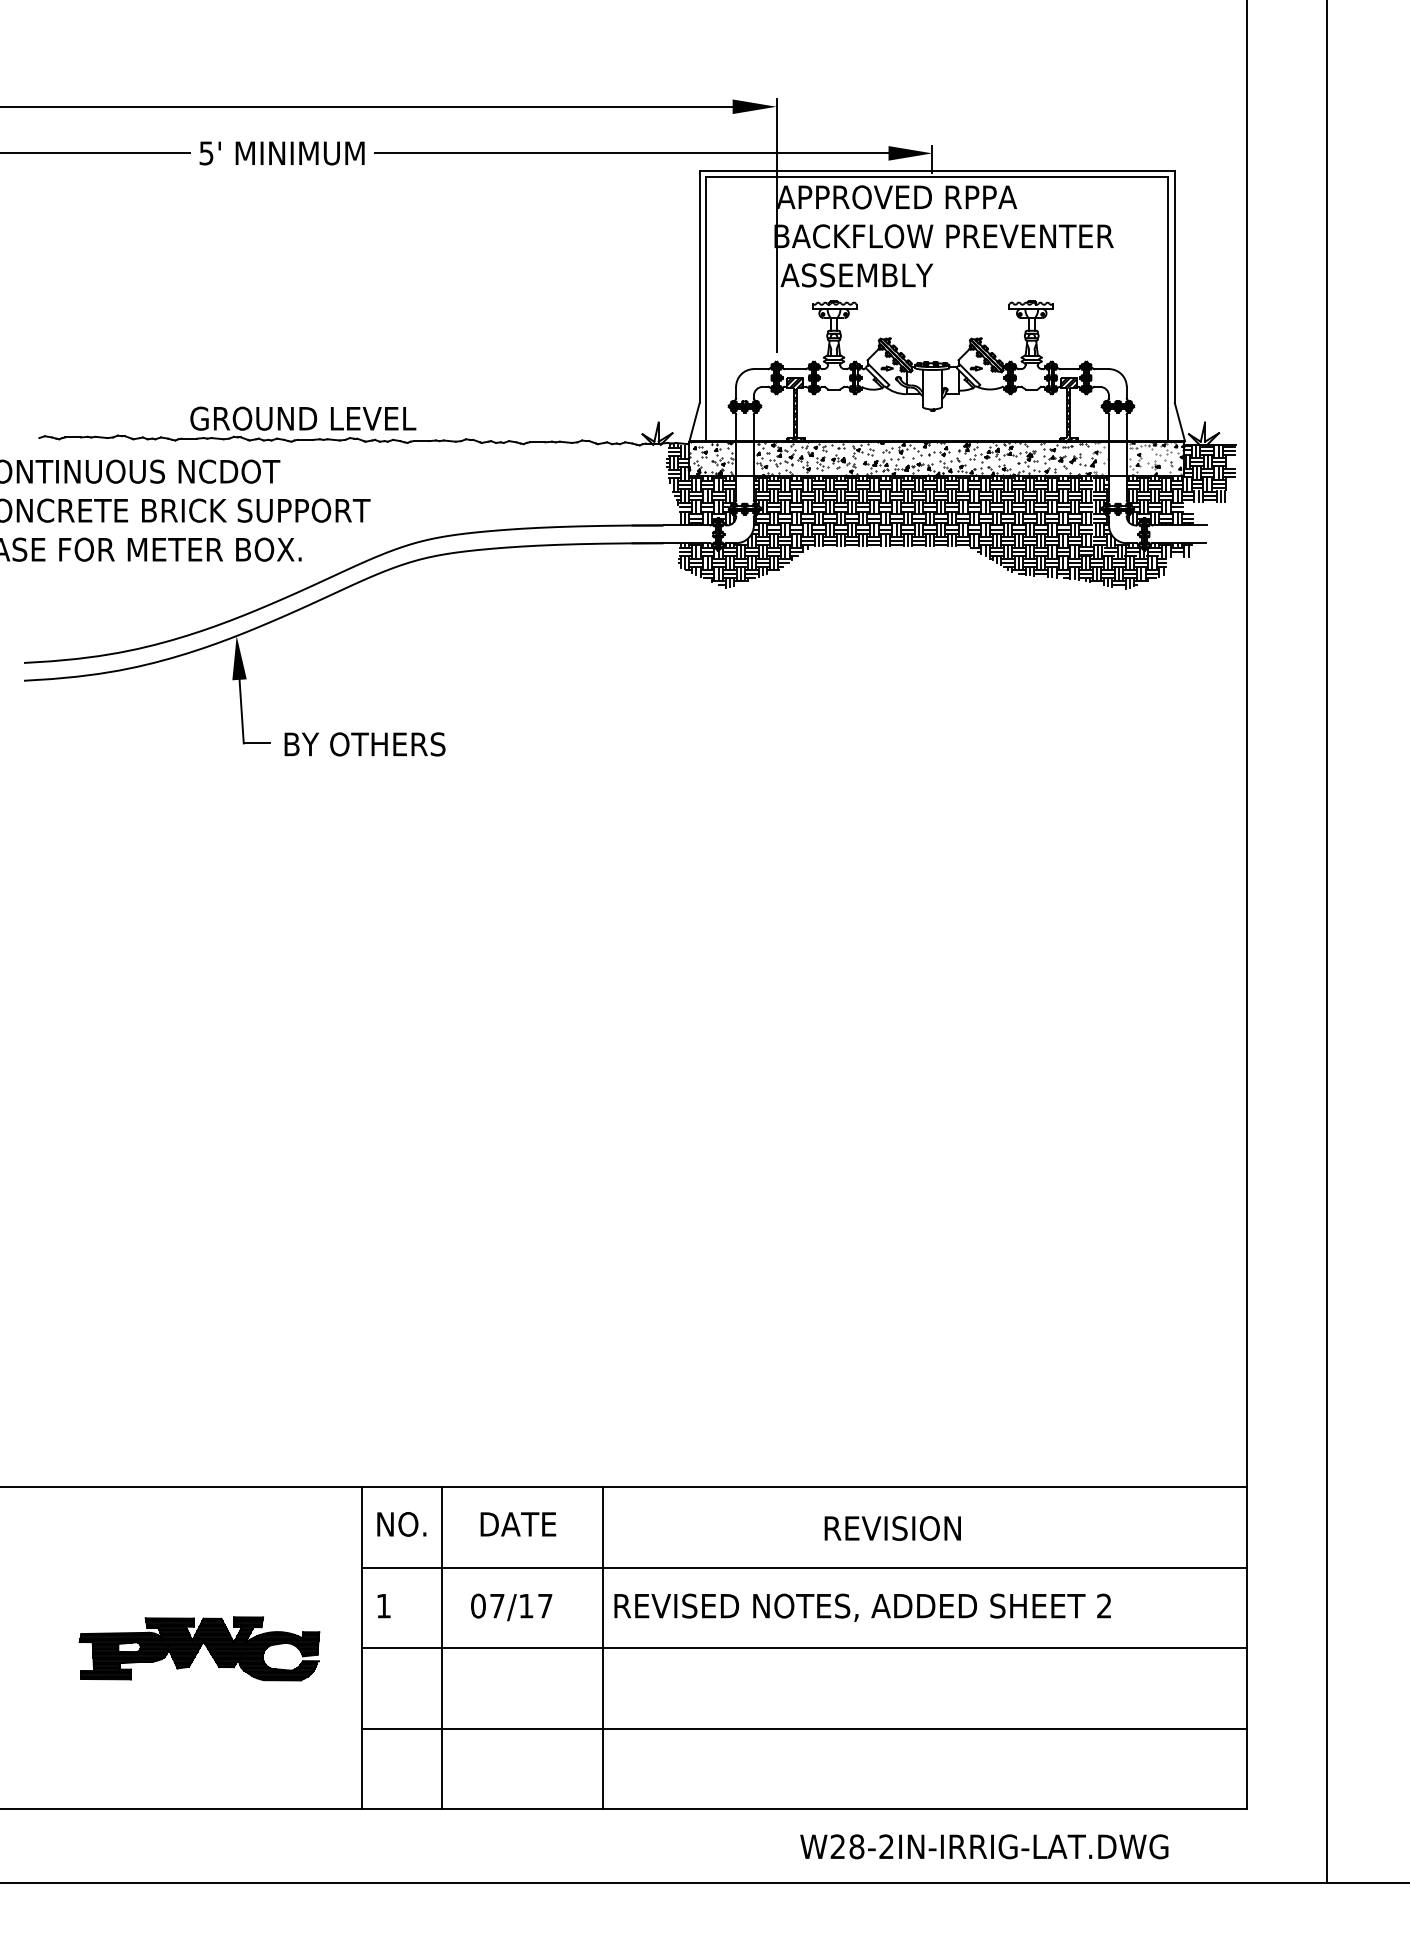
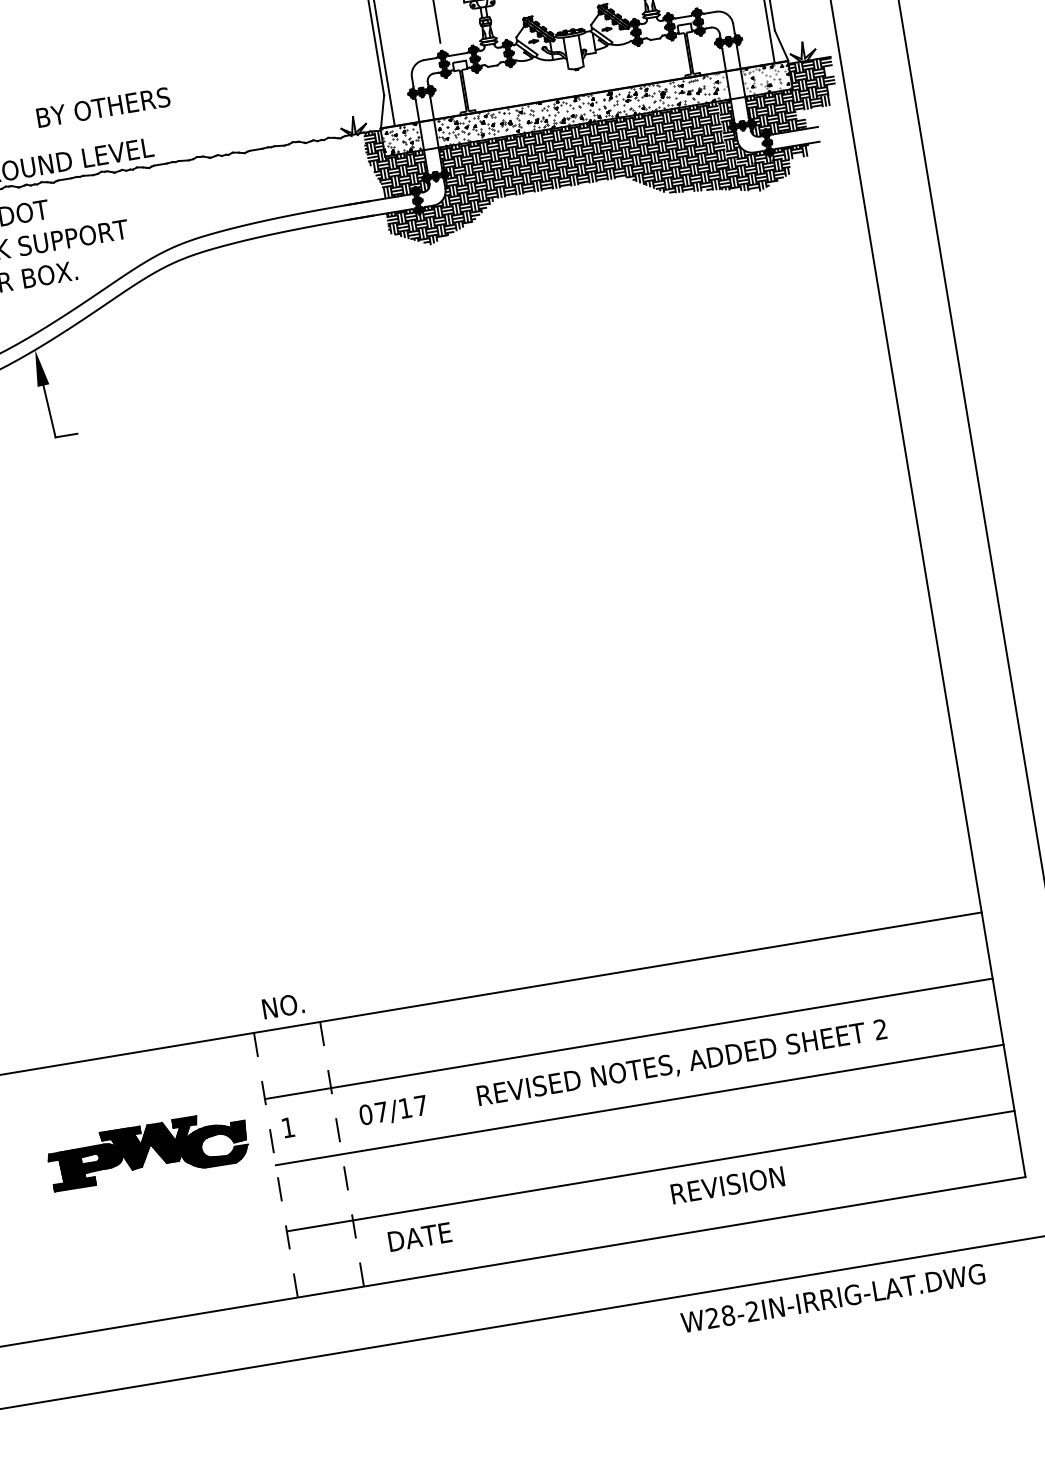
hatch: (795, 409) -> (463, 87), removed
hatch: (1068, 409) -> (688, 50), removed
text: (364, 744) -> (103, 107), moved
text: (401, 1524) -> (283, 1006), moved
text: (518, 1524) -> (420, 1237), moved
text: (892, 1528) -> (727, 1185), moved
part: (199, 1648) -> (148, 1150), moved
line: (361, 1648) -> (275, 1165), solid -> dashed
line: (442, 1648) -> (342, 1154), solid -> dashed
line: (603, 1648) -> (474, 1132), removed
text: (984, 1846) -> (833, 1298), moved

